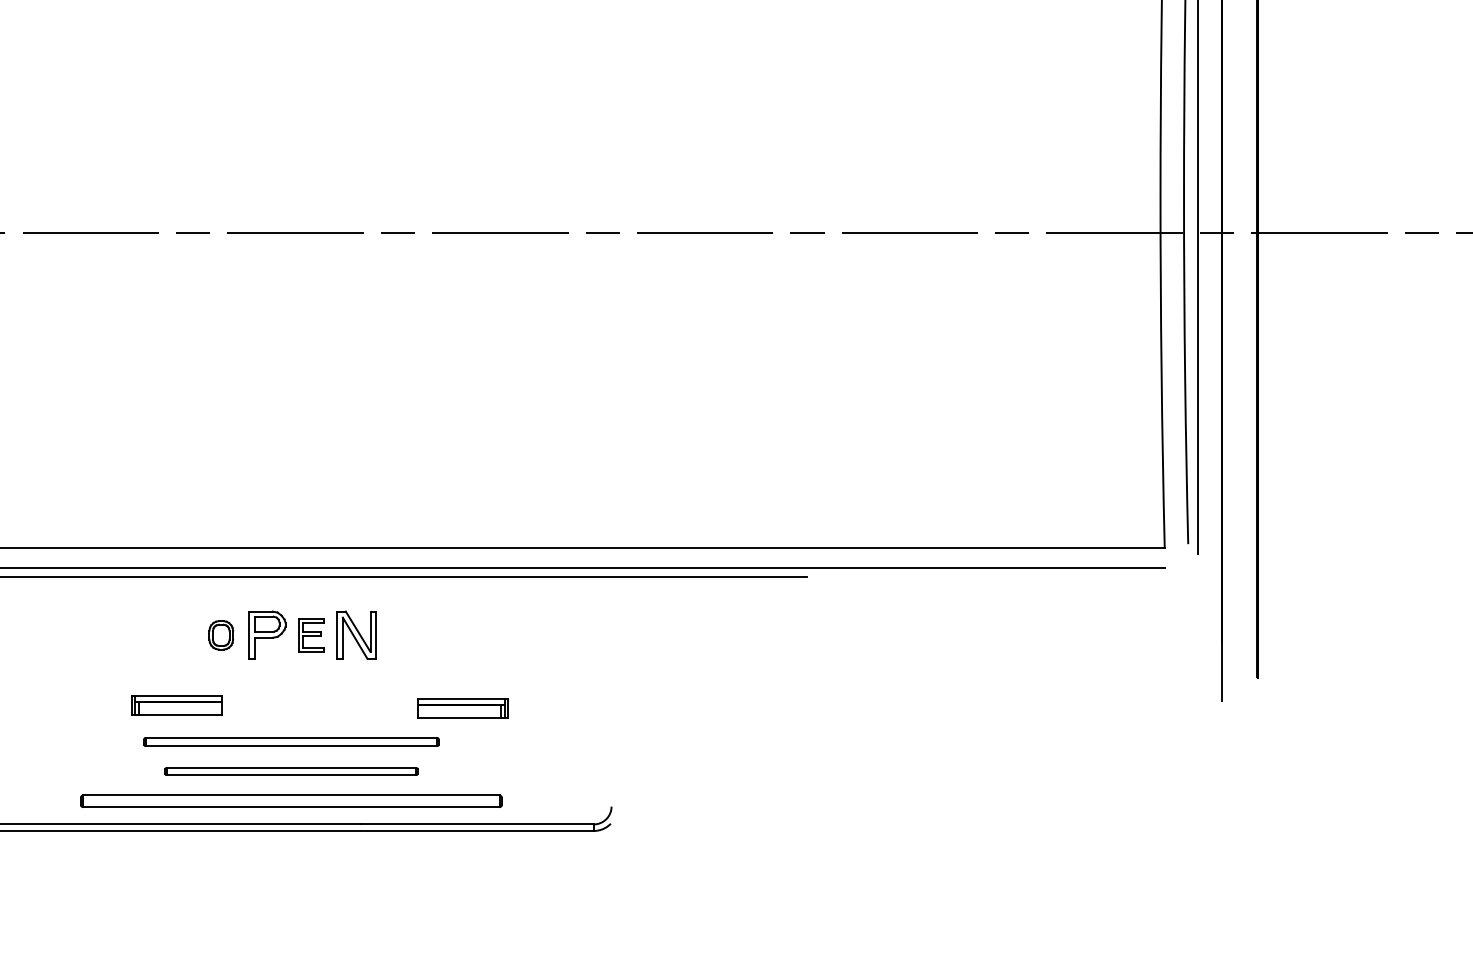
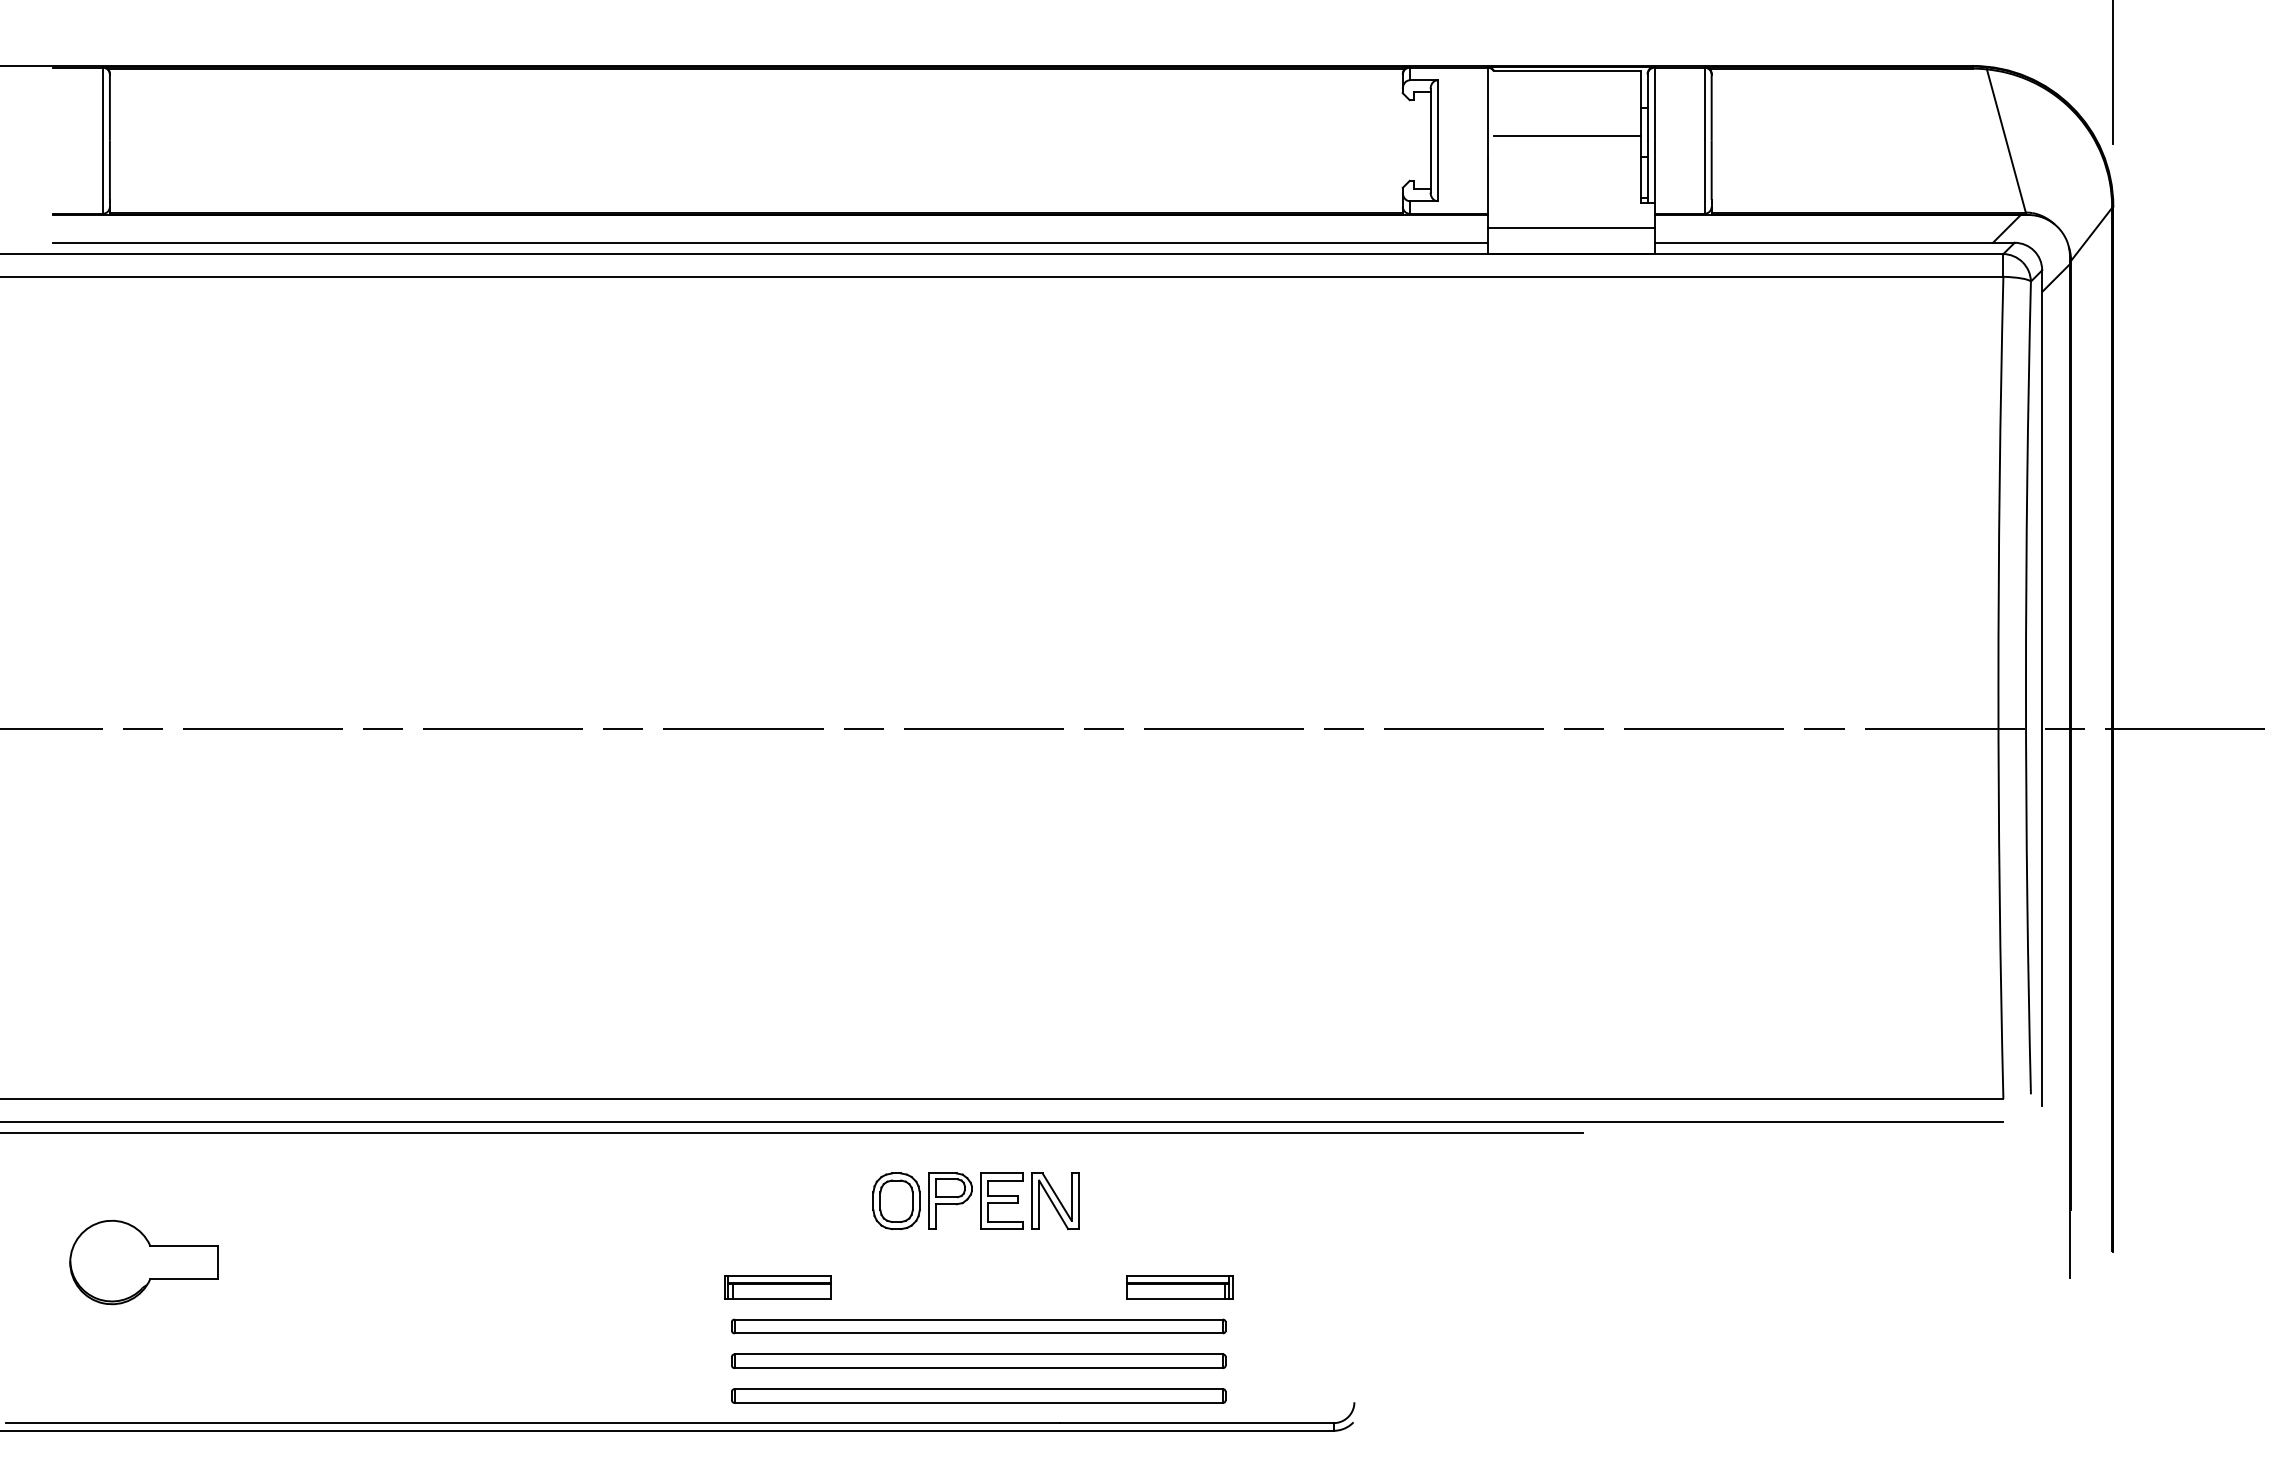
part: (310, 634) -> (1001, 1200), size x1.43
part: (221, 635) -> (896, 1201), size x1.67
part: (176, 705) -> (777, 1287), moved
part: (291, 742) -> (978, 1326), size x1.43
part: (291, 771) -> (978, 1360), size x1.67

